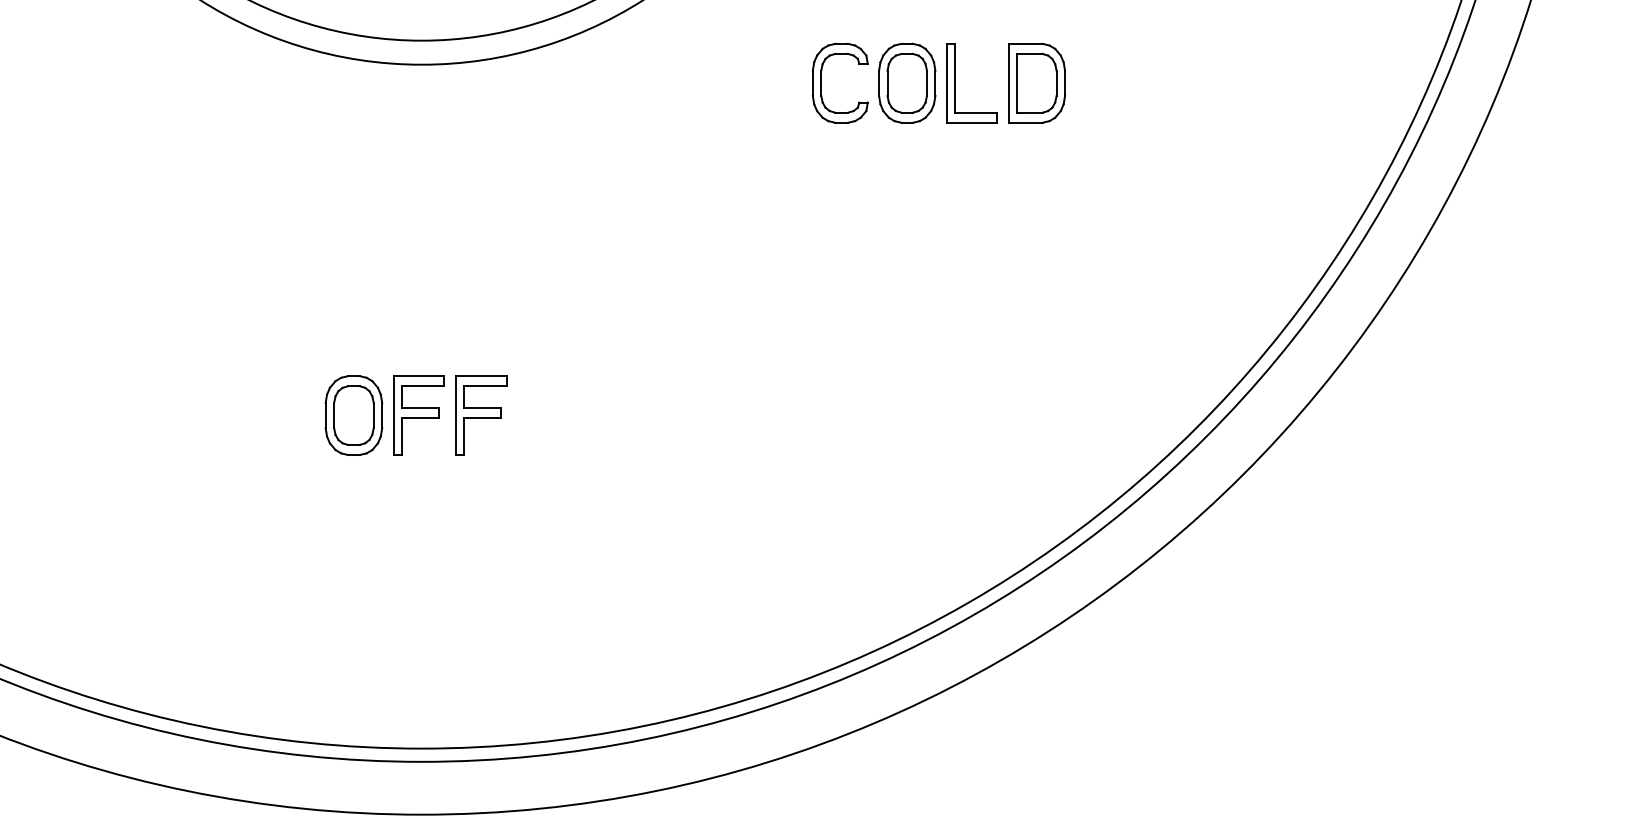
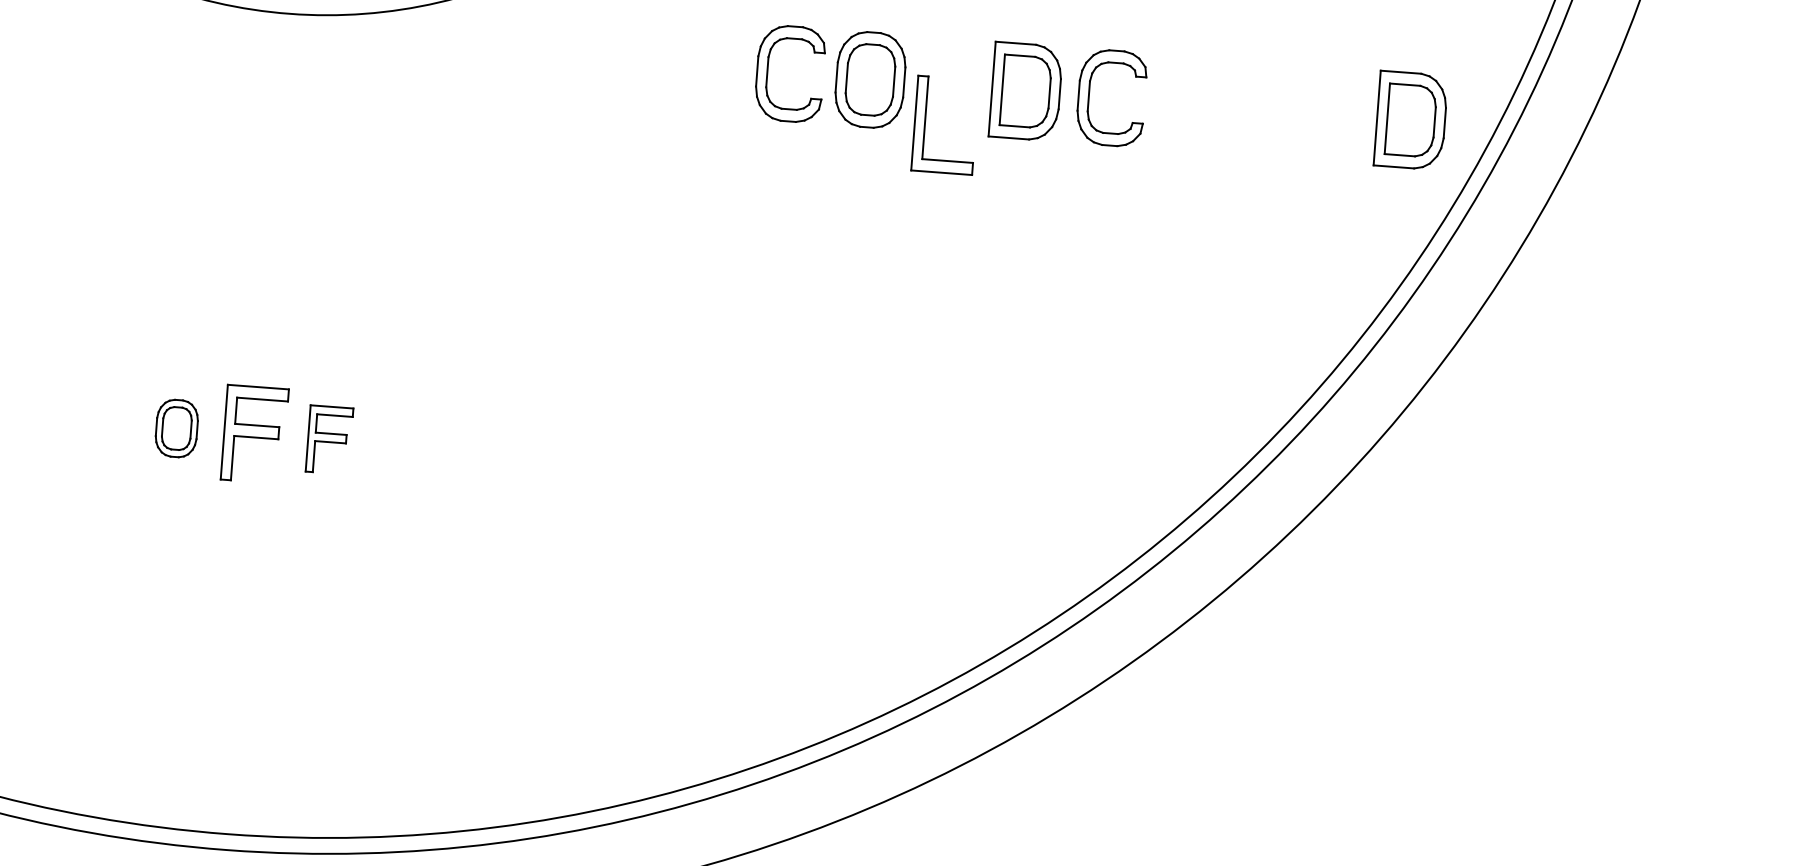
part: (1089, 82) -> (1089, 95), added
part: (1357, 82) -> (1410, 119), added
part: (955, 83) -> (925, 124), moved
part: (353, 415) -> (176, 428), size x0.6
part: (481, 415) -> (329, 440), size x0.7

